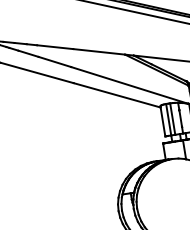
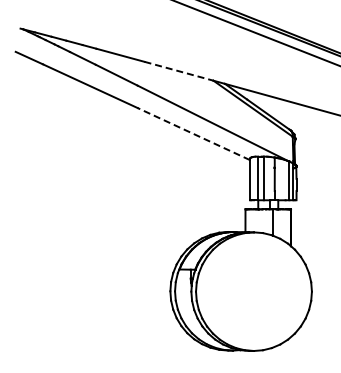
line: (99, 51) -> (179, 71), solid -> dashed
line: (116, 95) -> (193, 134), solid -> dashed

